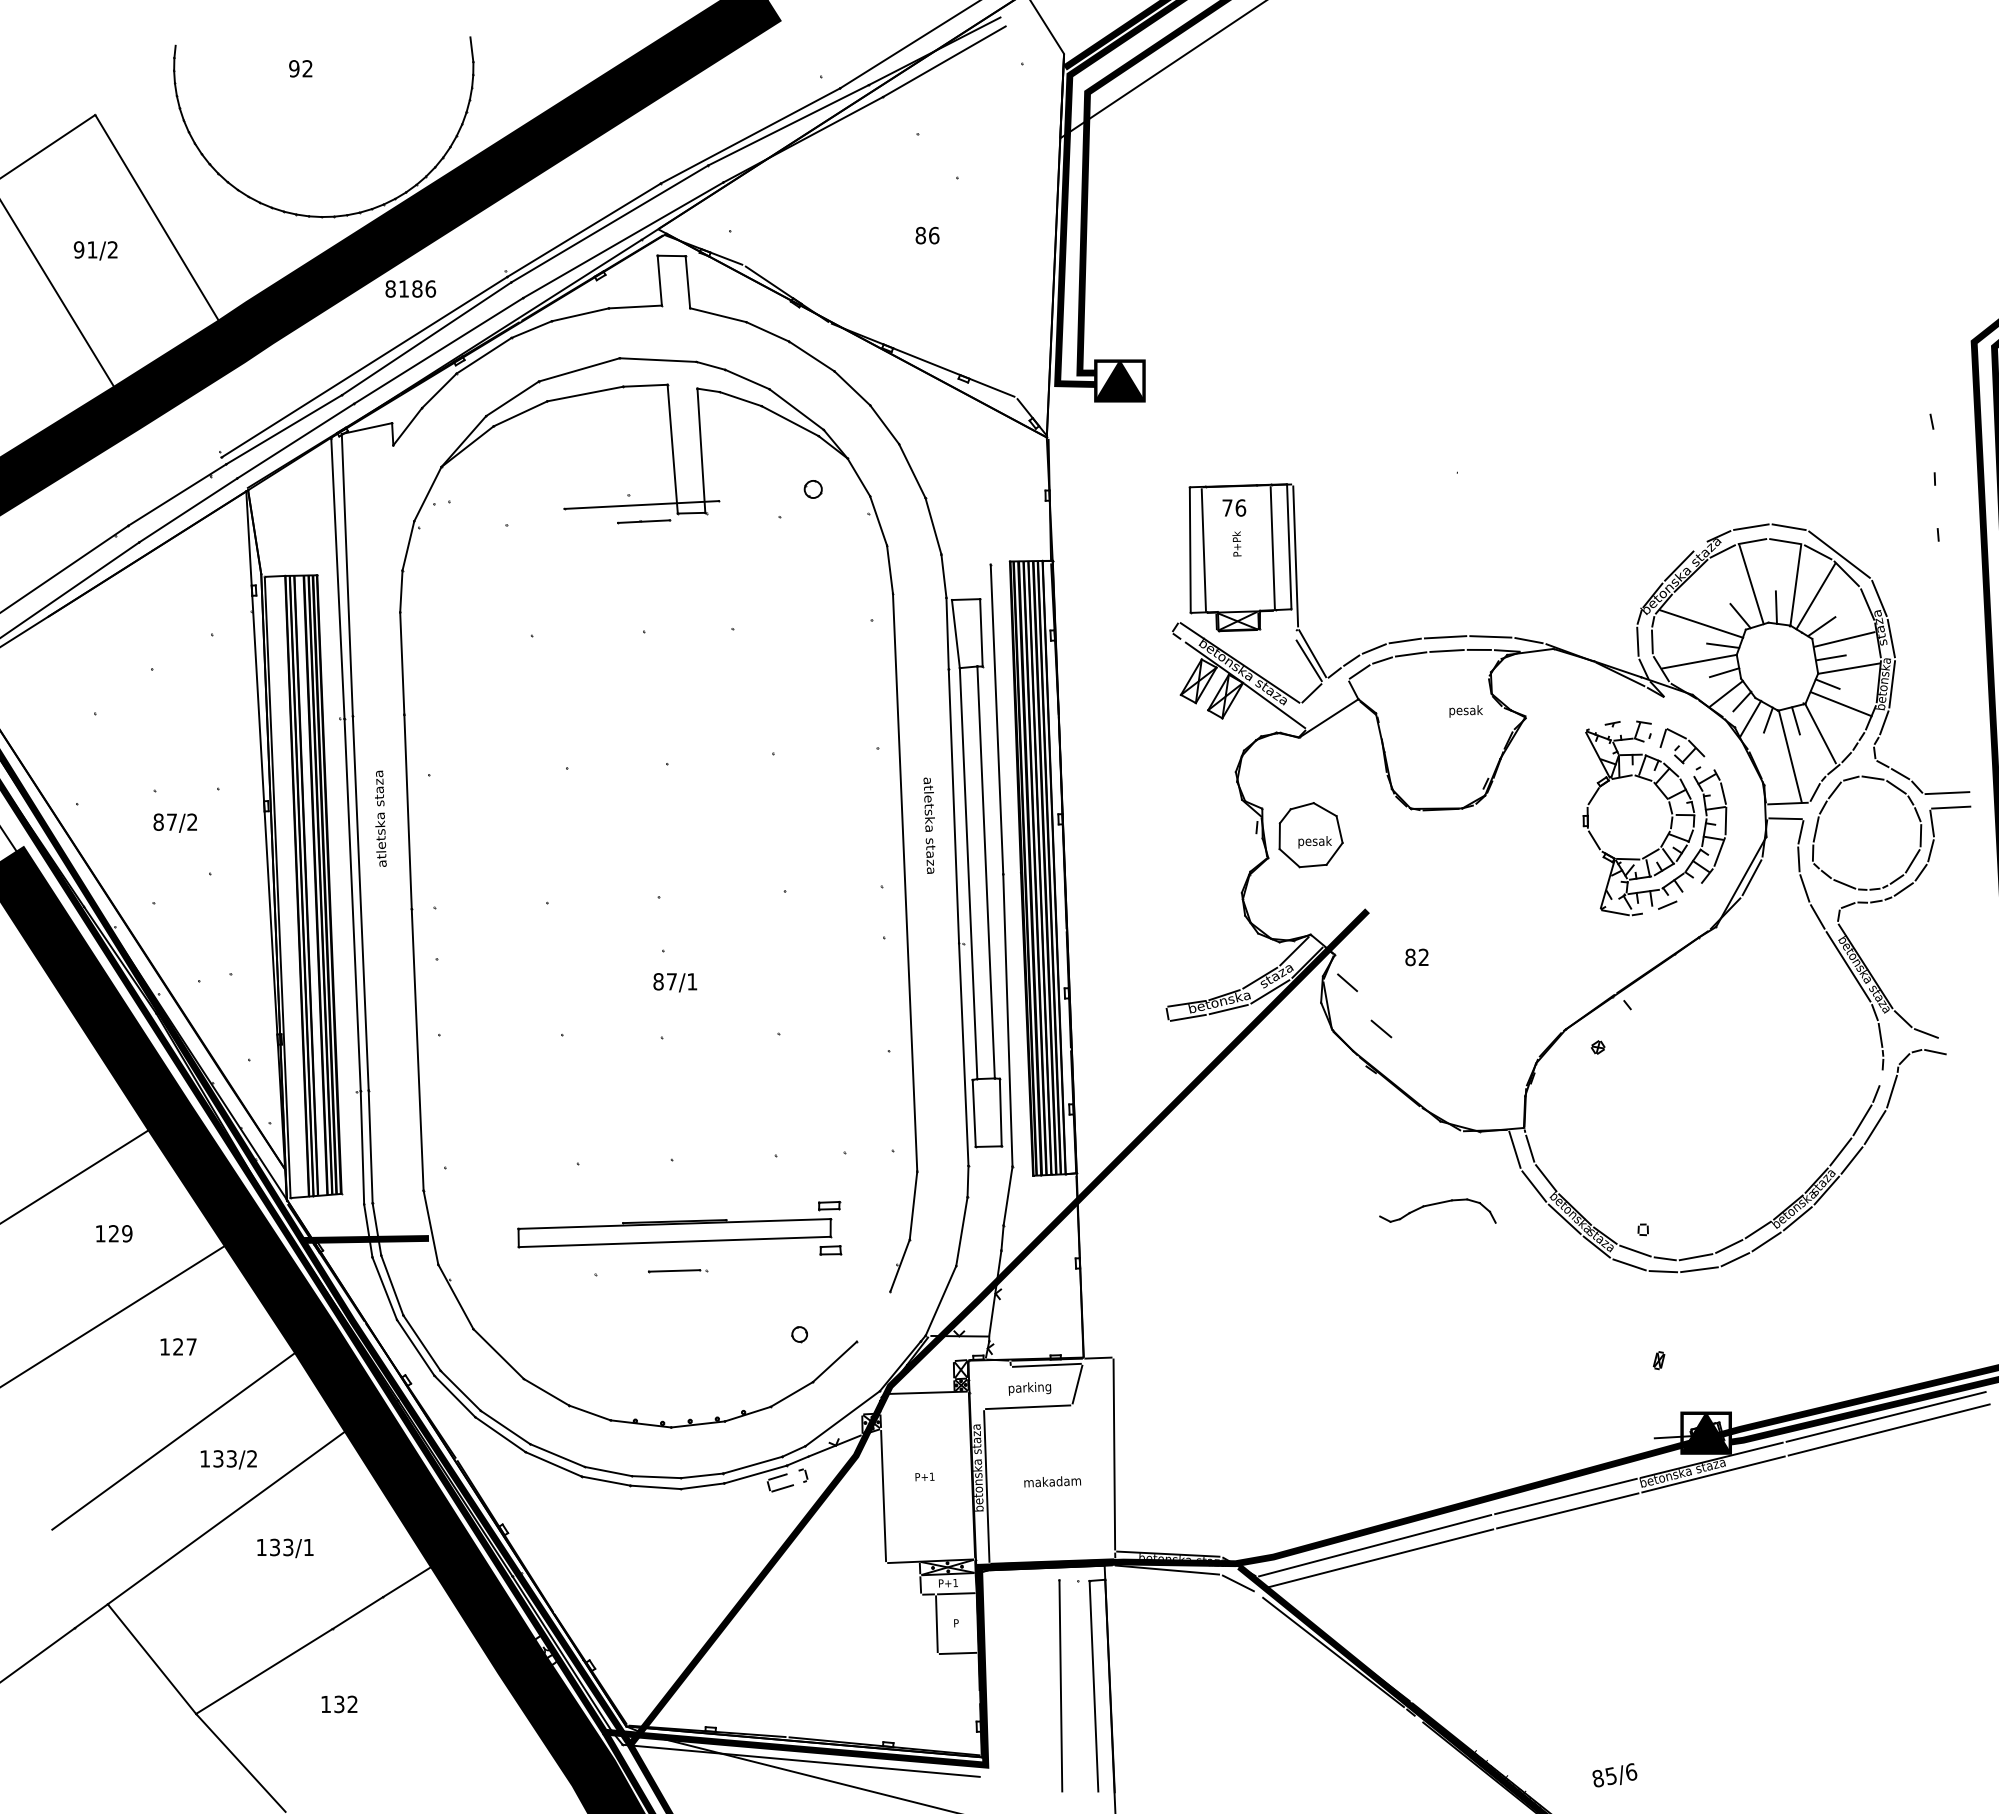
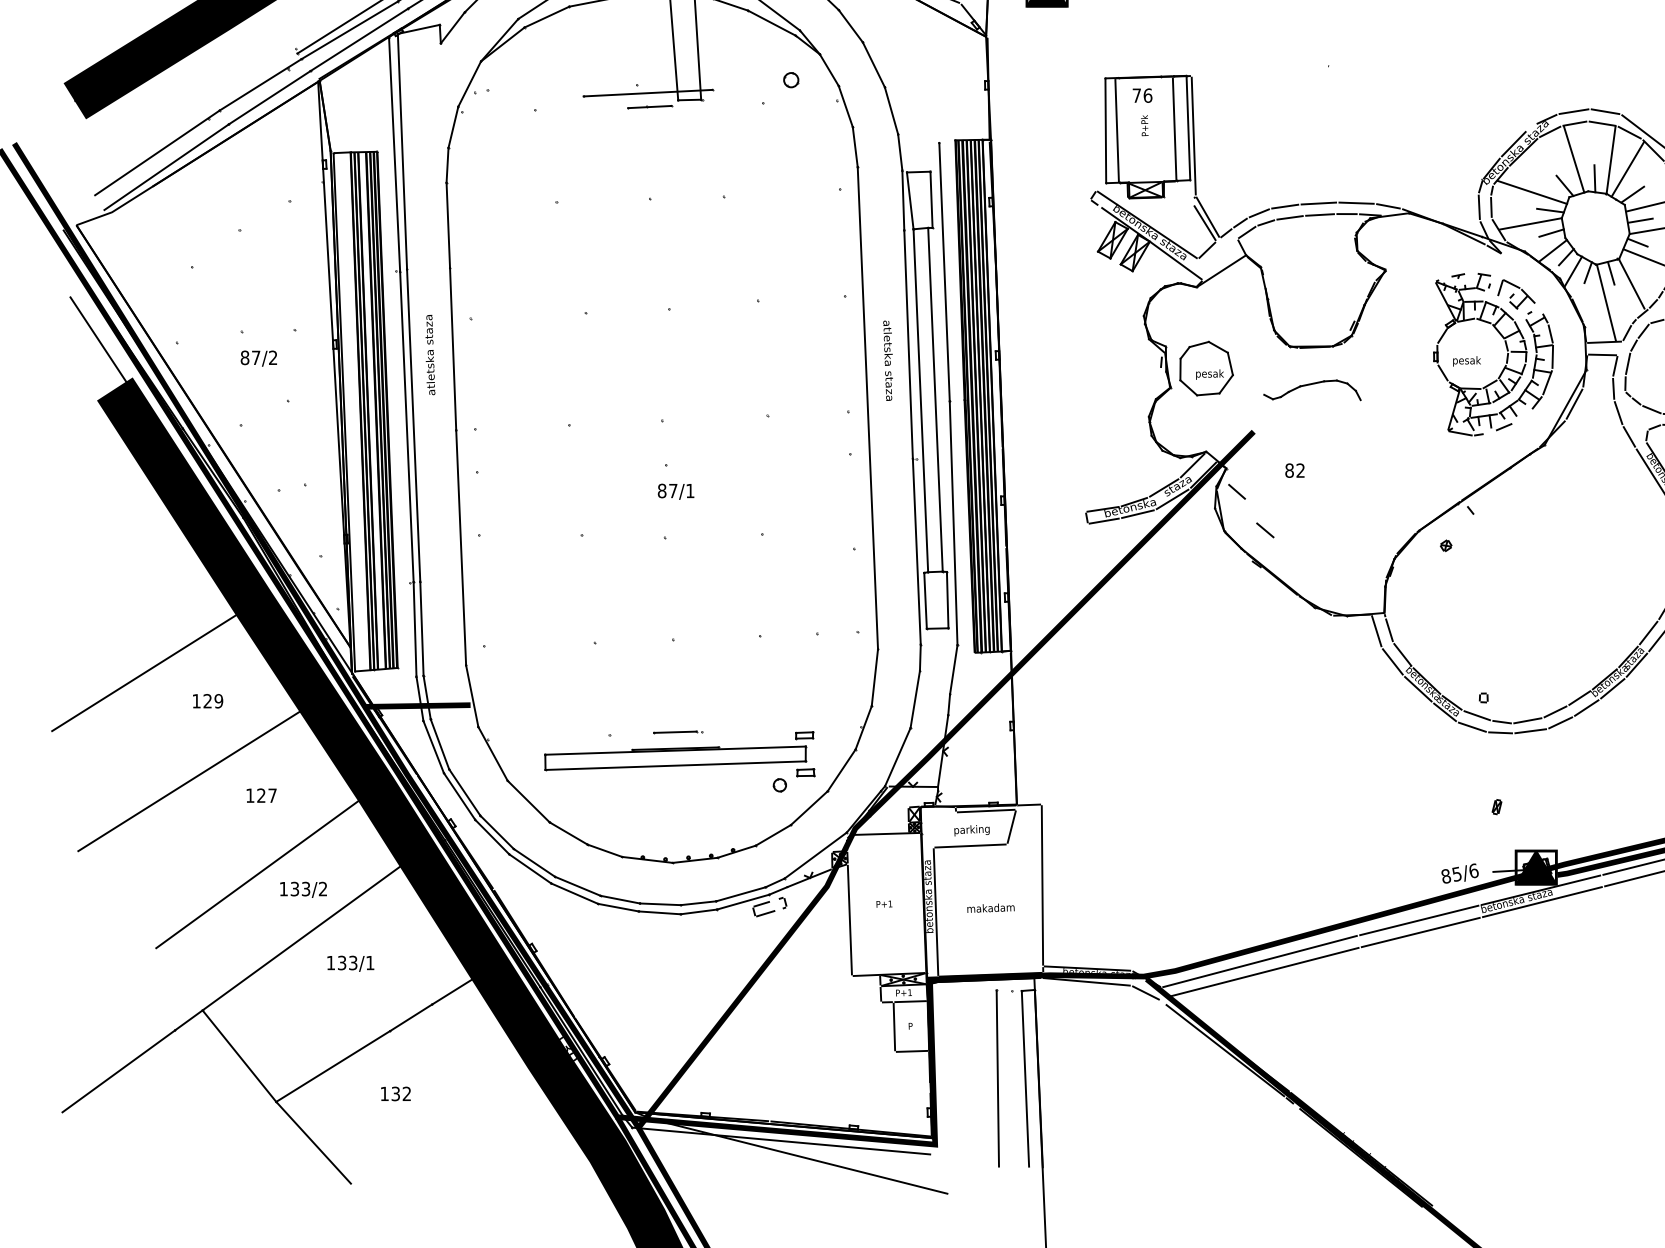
text: (1465, 711) -> (1466, 361), moved
part: (1437, 1210) -> (1312, 389), moved
part: (679, 1228) -> (679, 754), moved
line: (873, 1316) -> (841, 770), added
text: (1614, 1775) -> (1459, 873), moved

